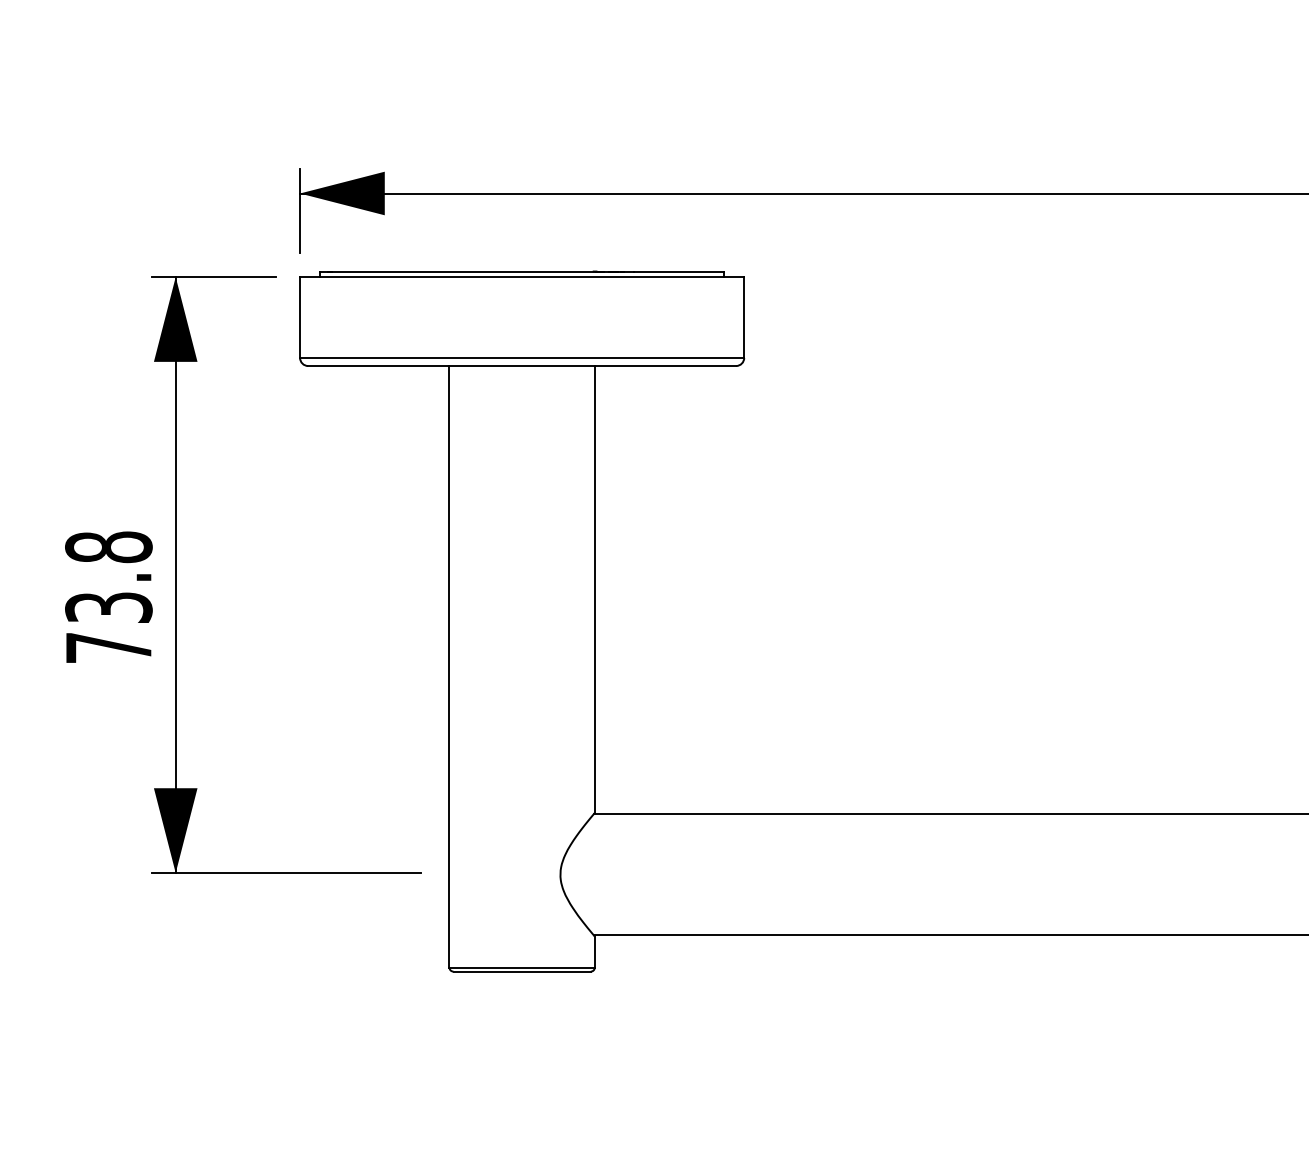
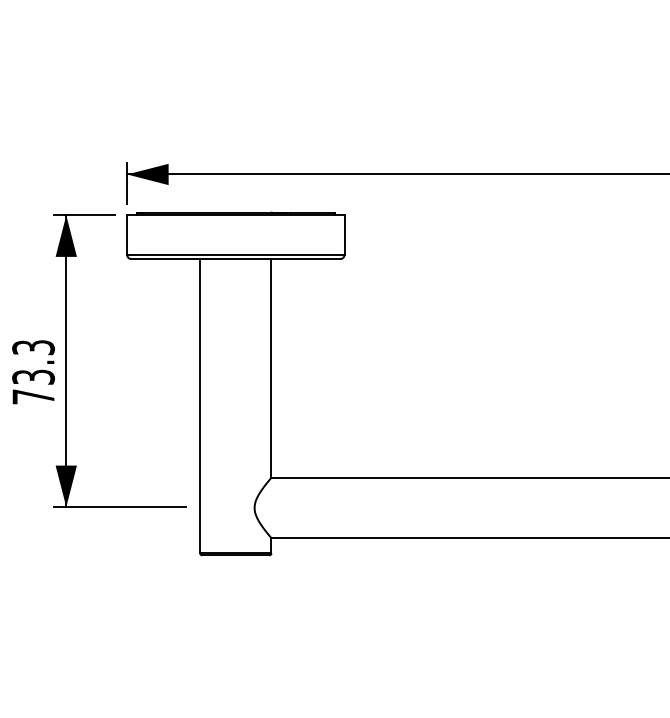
text: (108, 546) -> (33, 347), 73.8 -> 73.3

